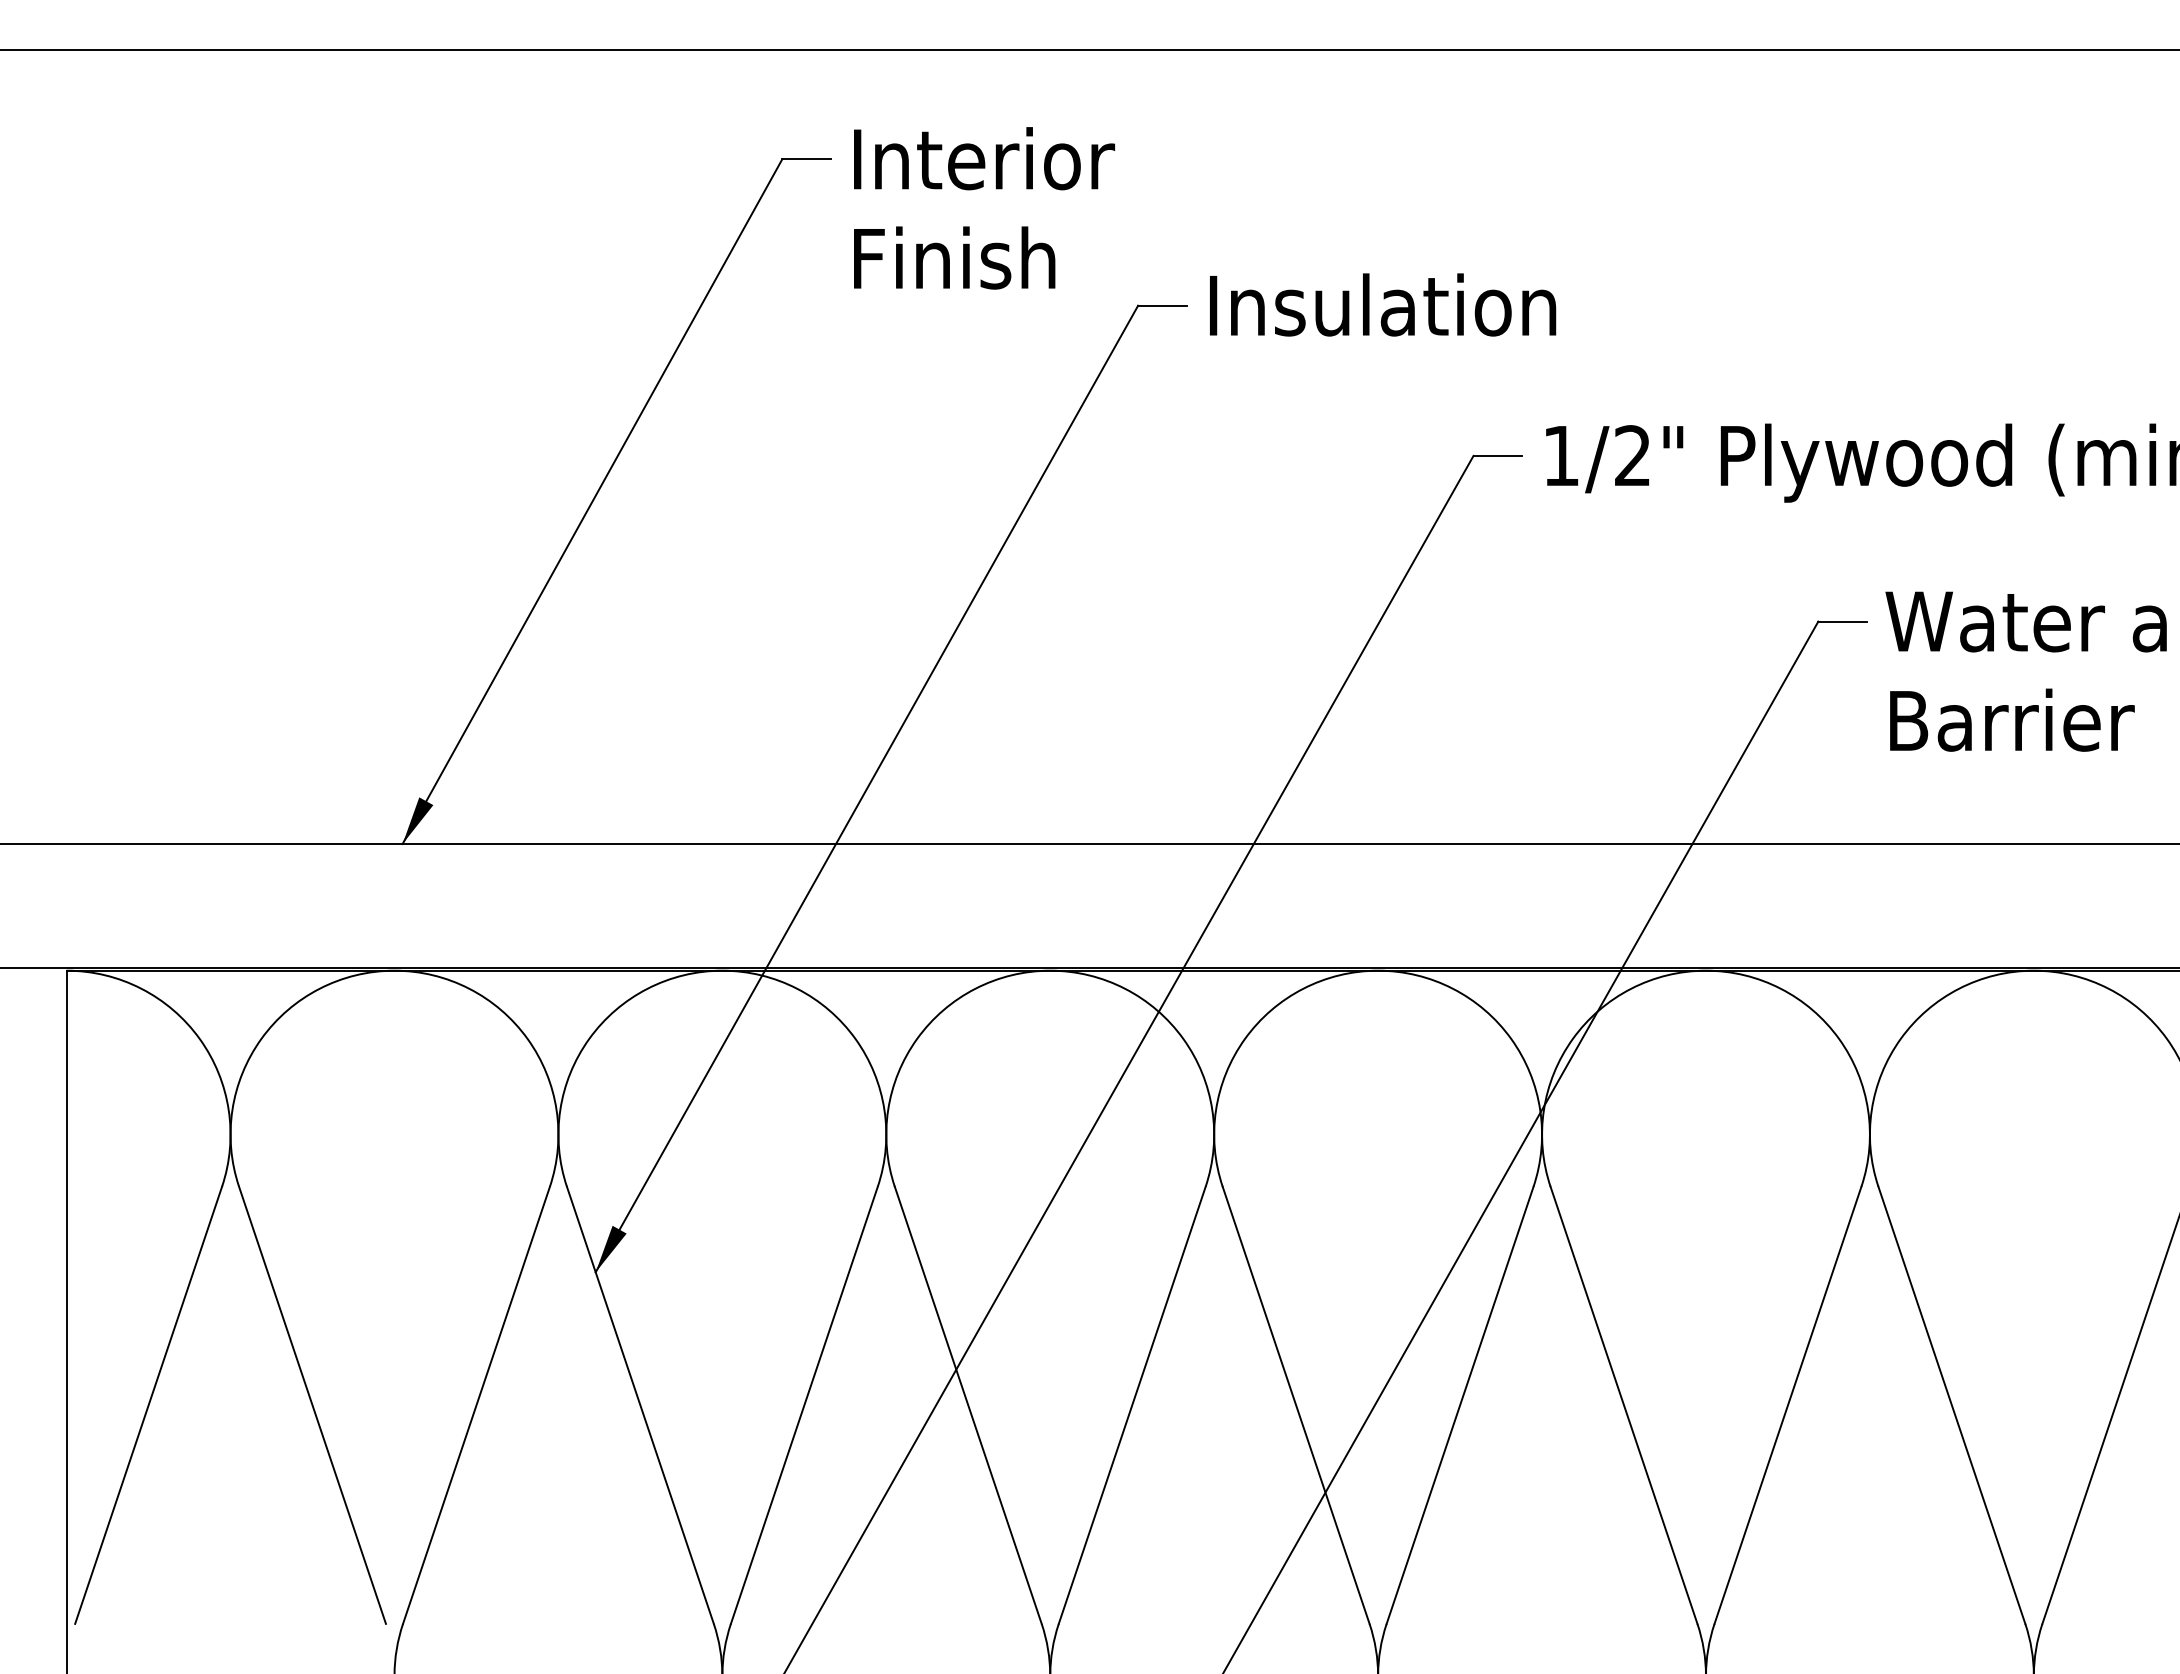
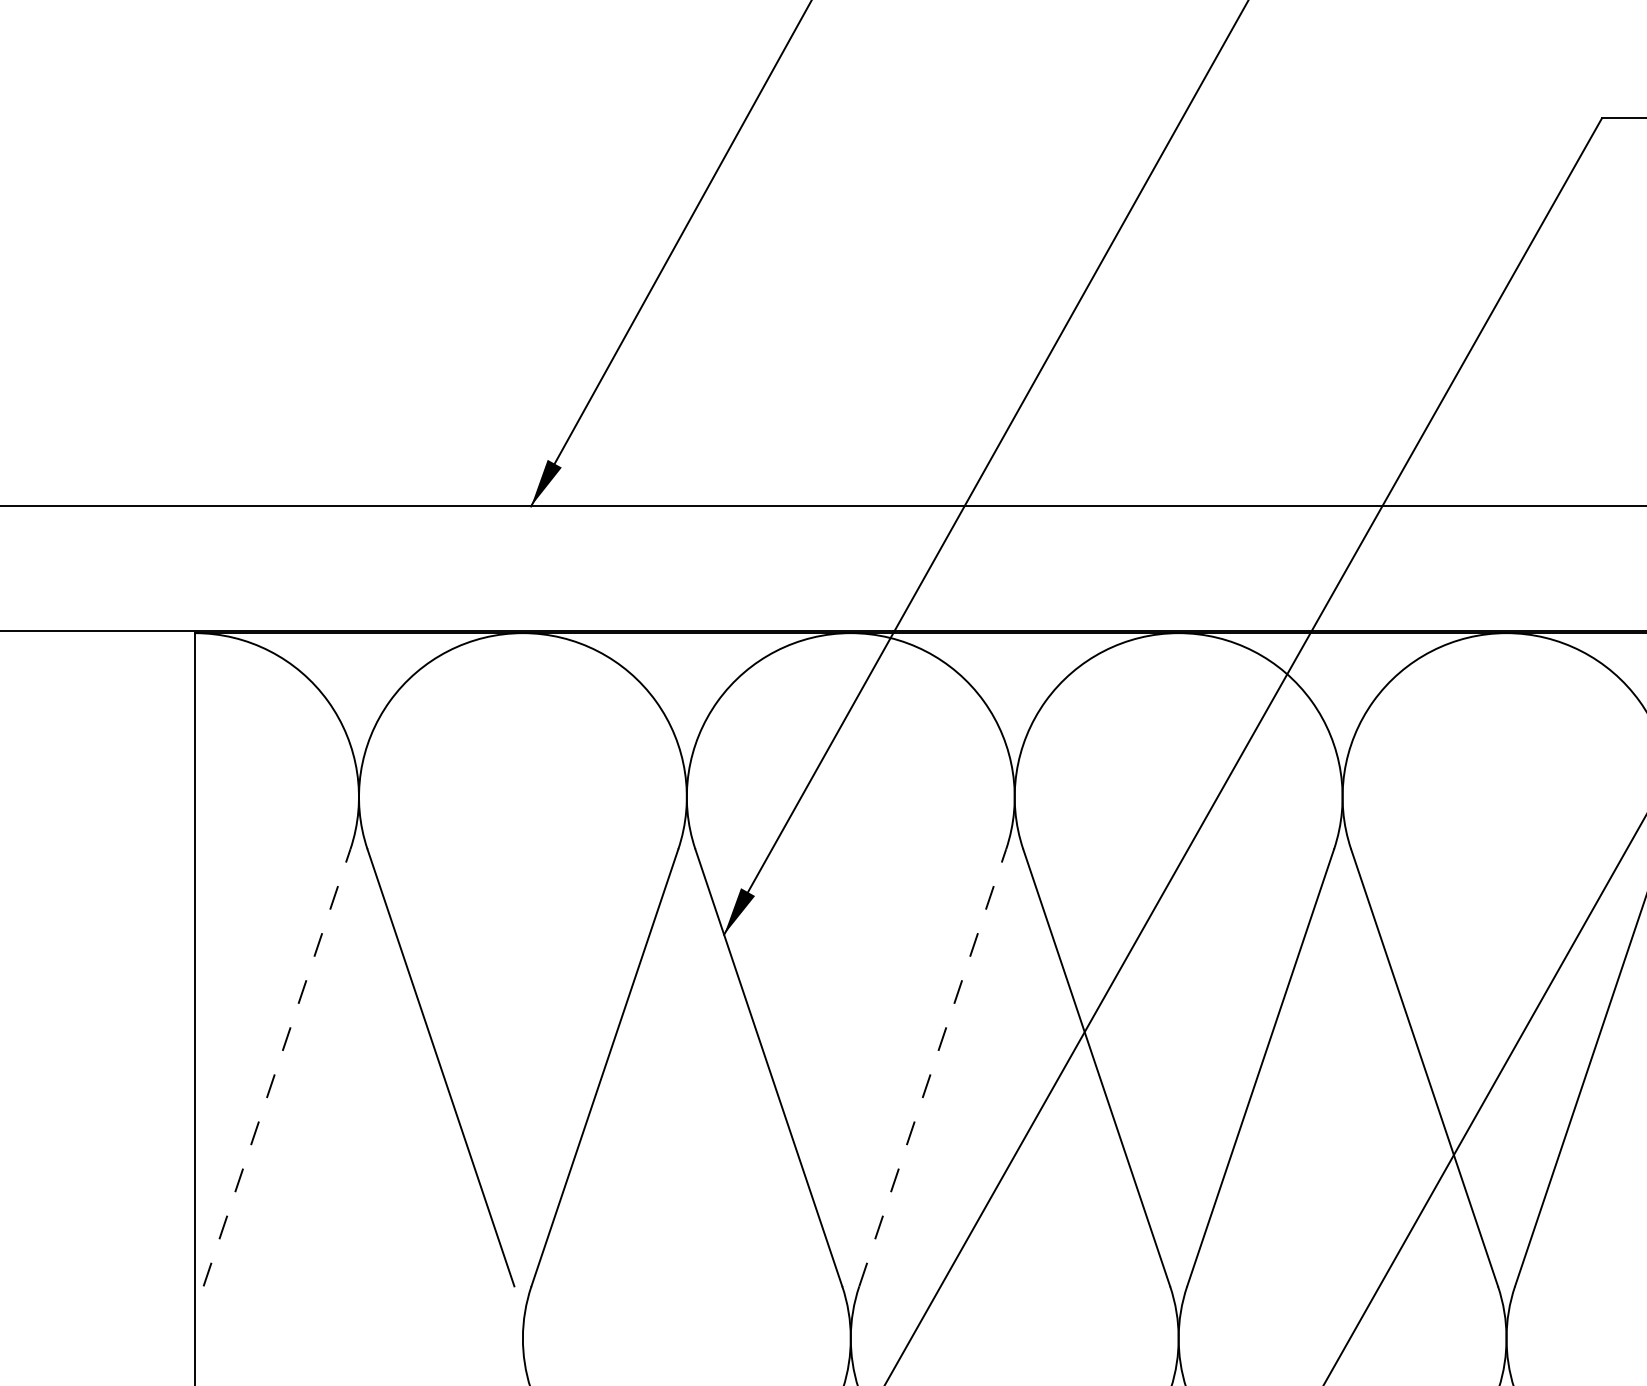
line: (148, 1405) -> (276, 1067), solid -> dashed
line: (804, 1405) -> (932, 1067), solid -> dashed

